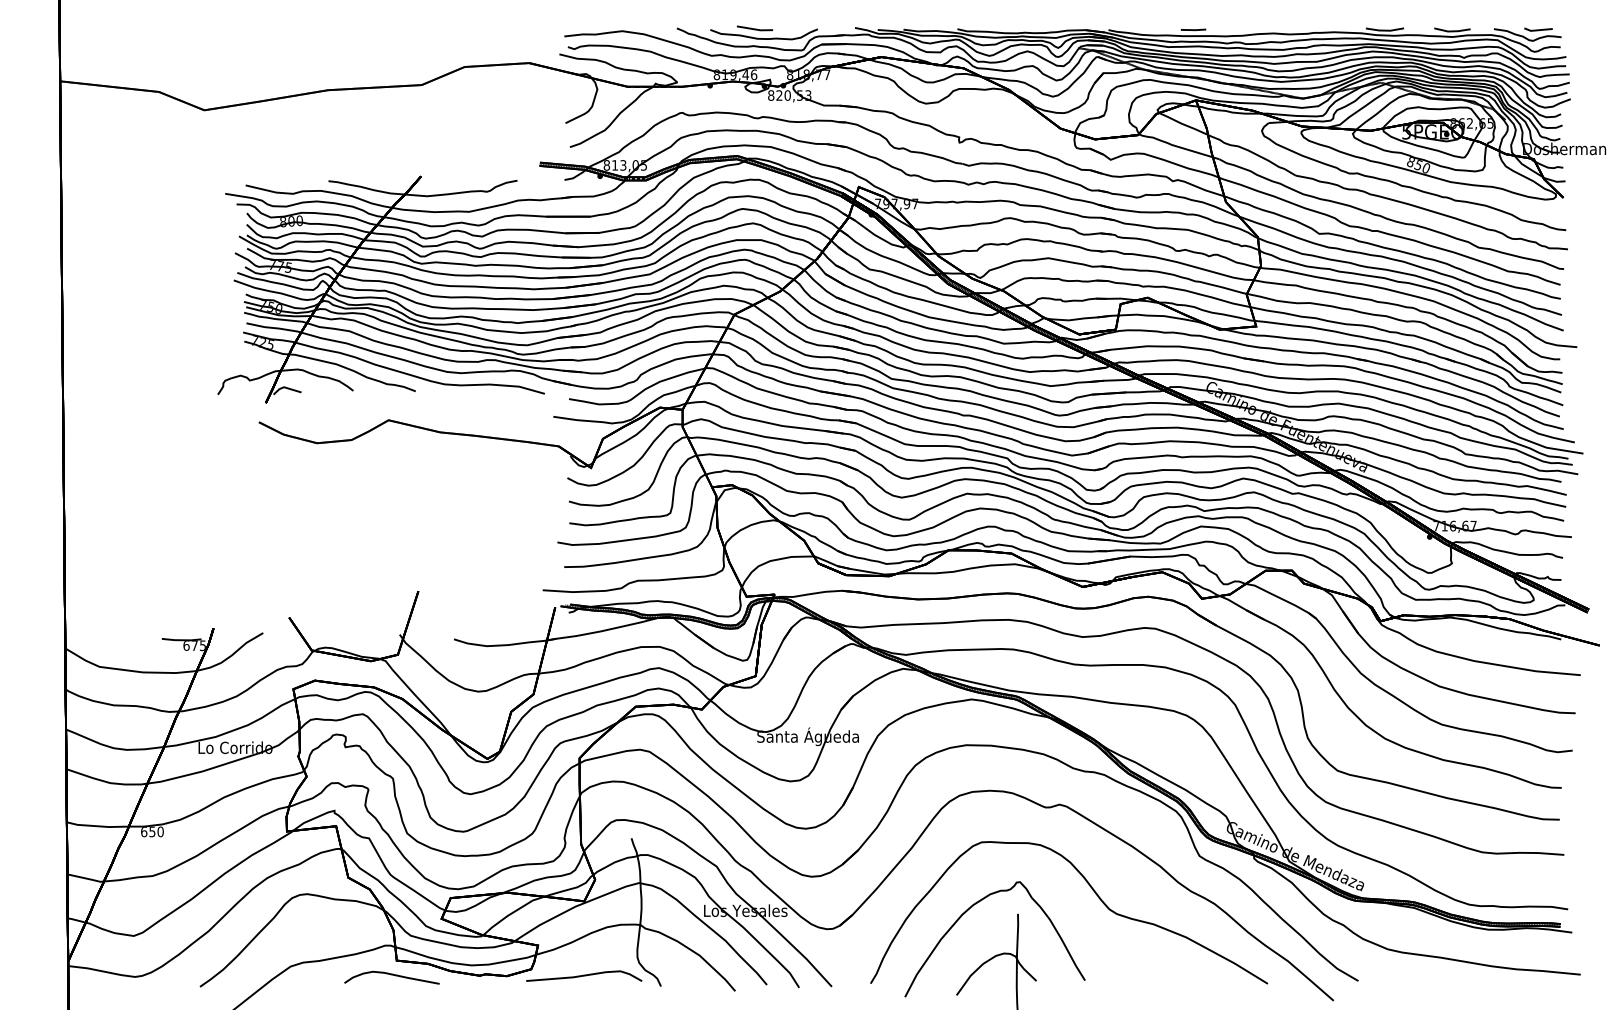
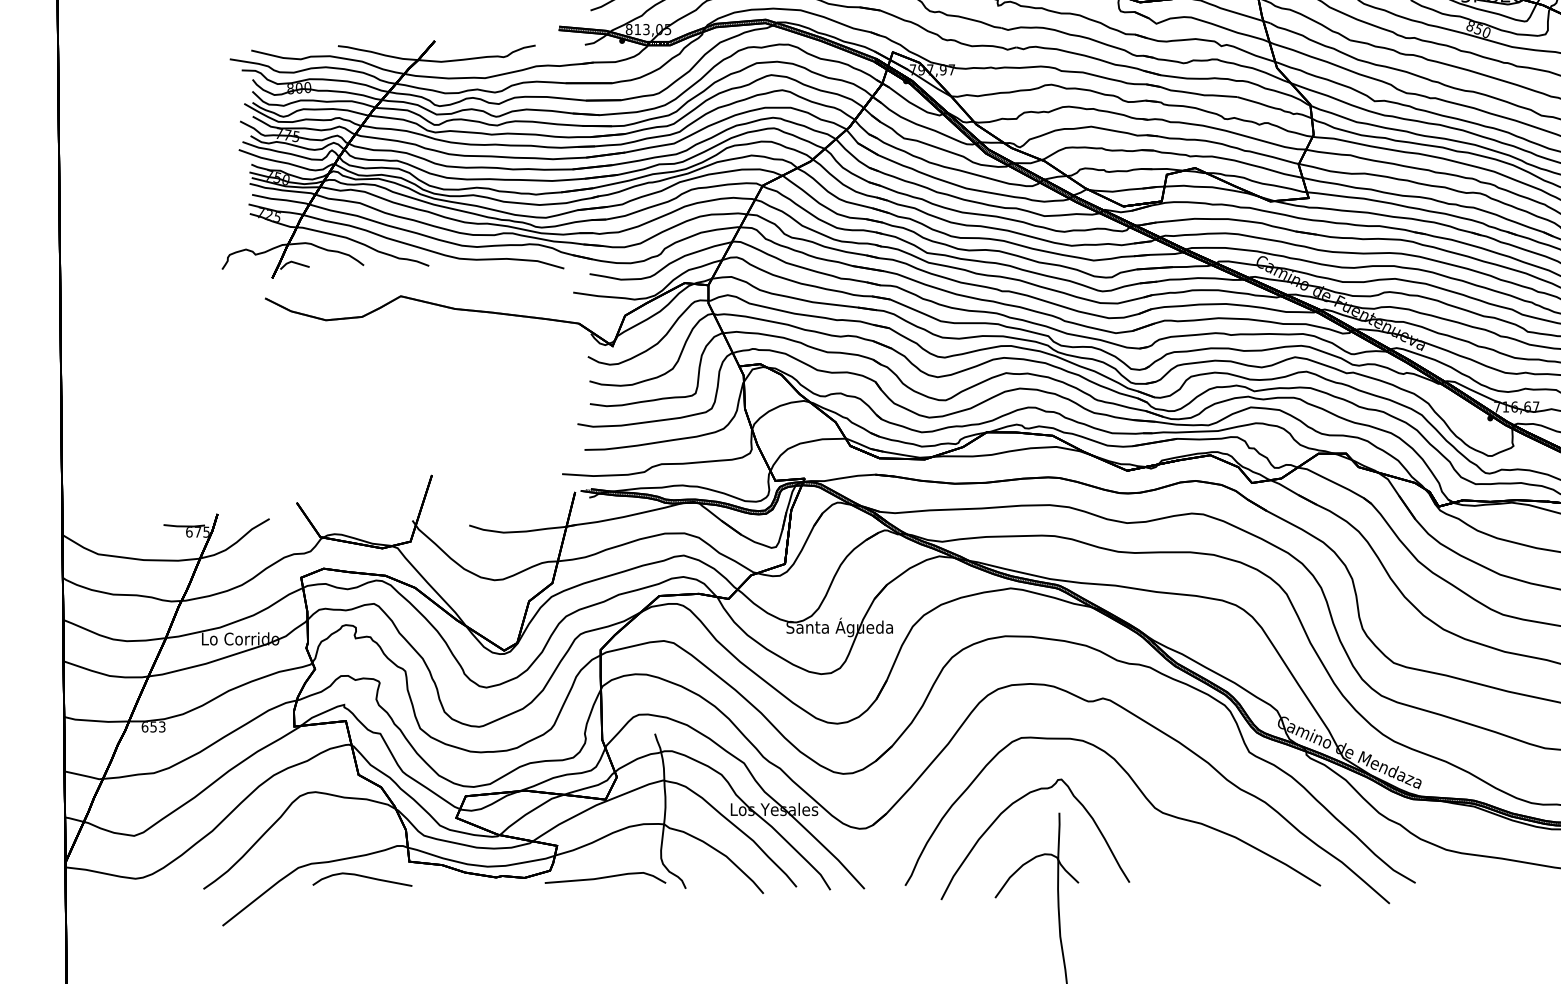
text: (160, 831) -> (162, 726), 650 -> 653
curve: (391, 975) -> (361, 877), moved

